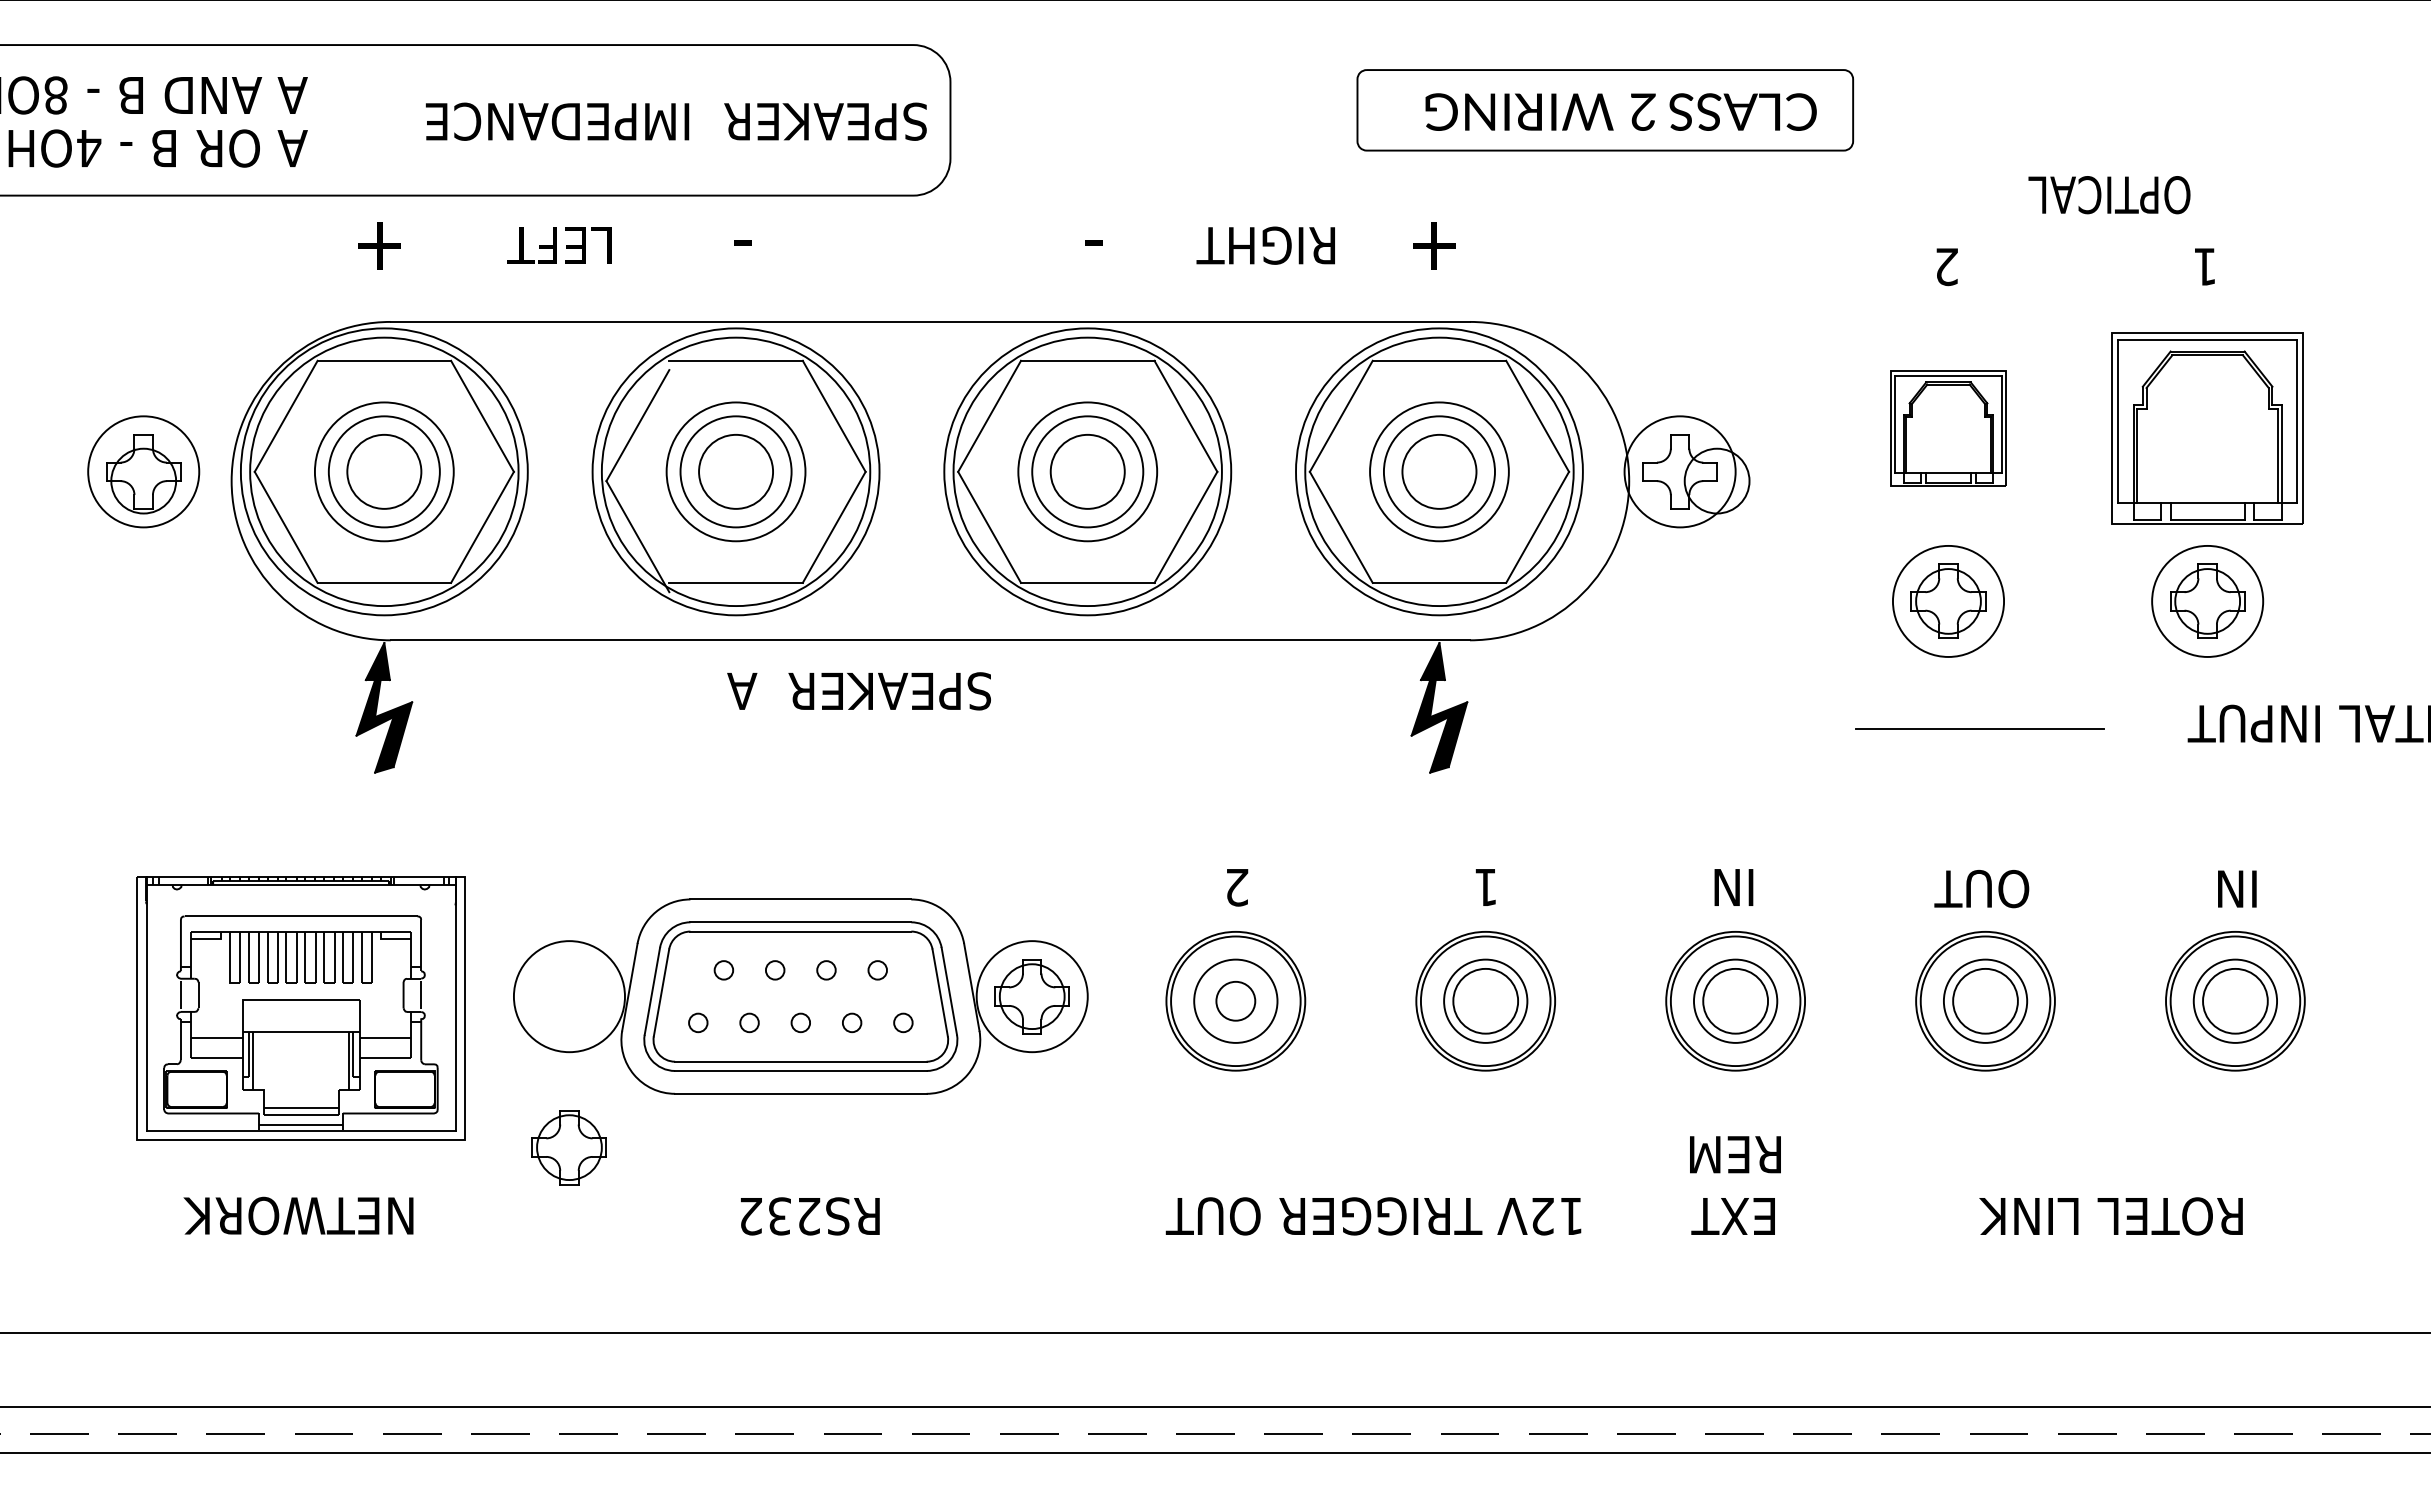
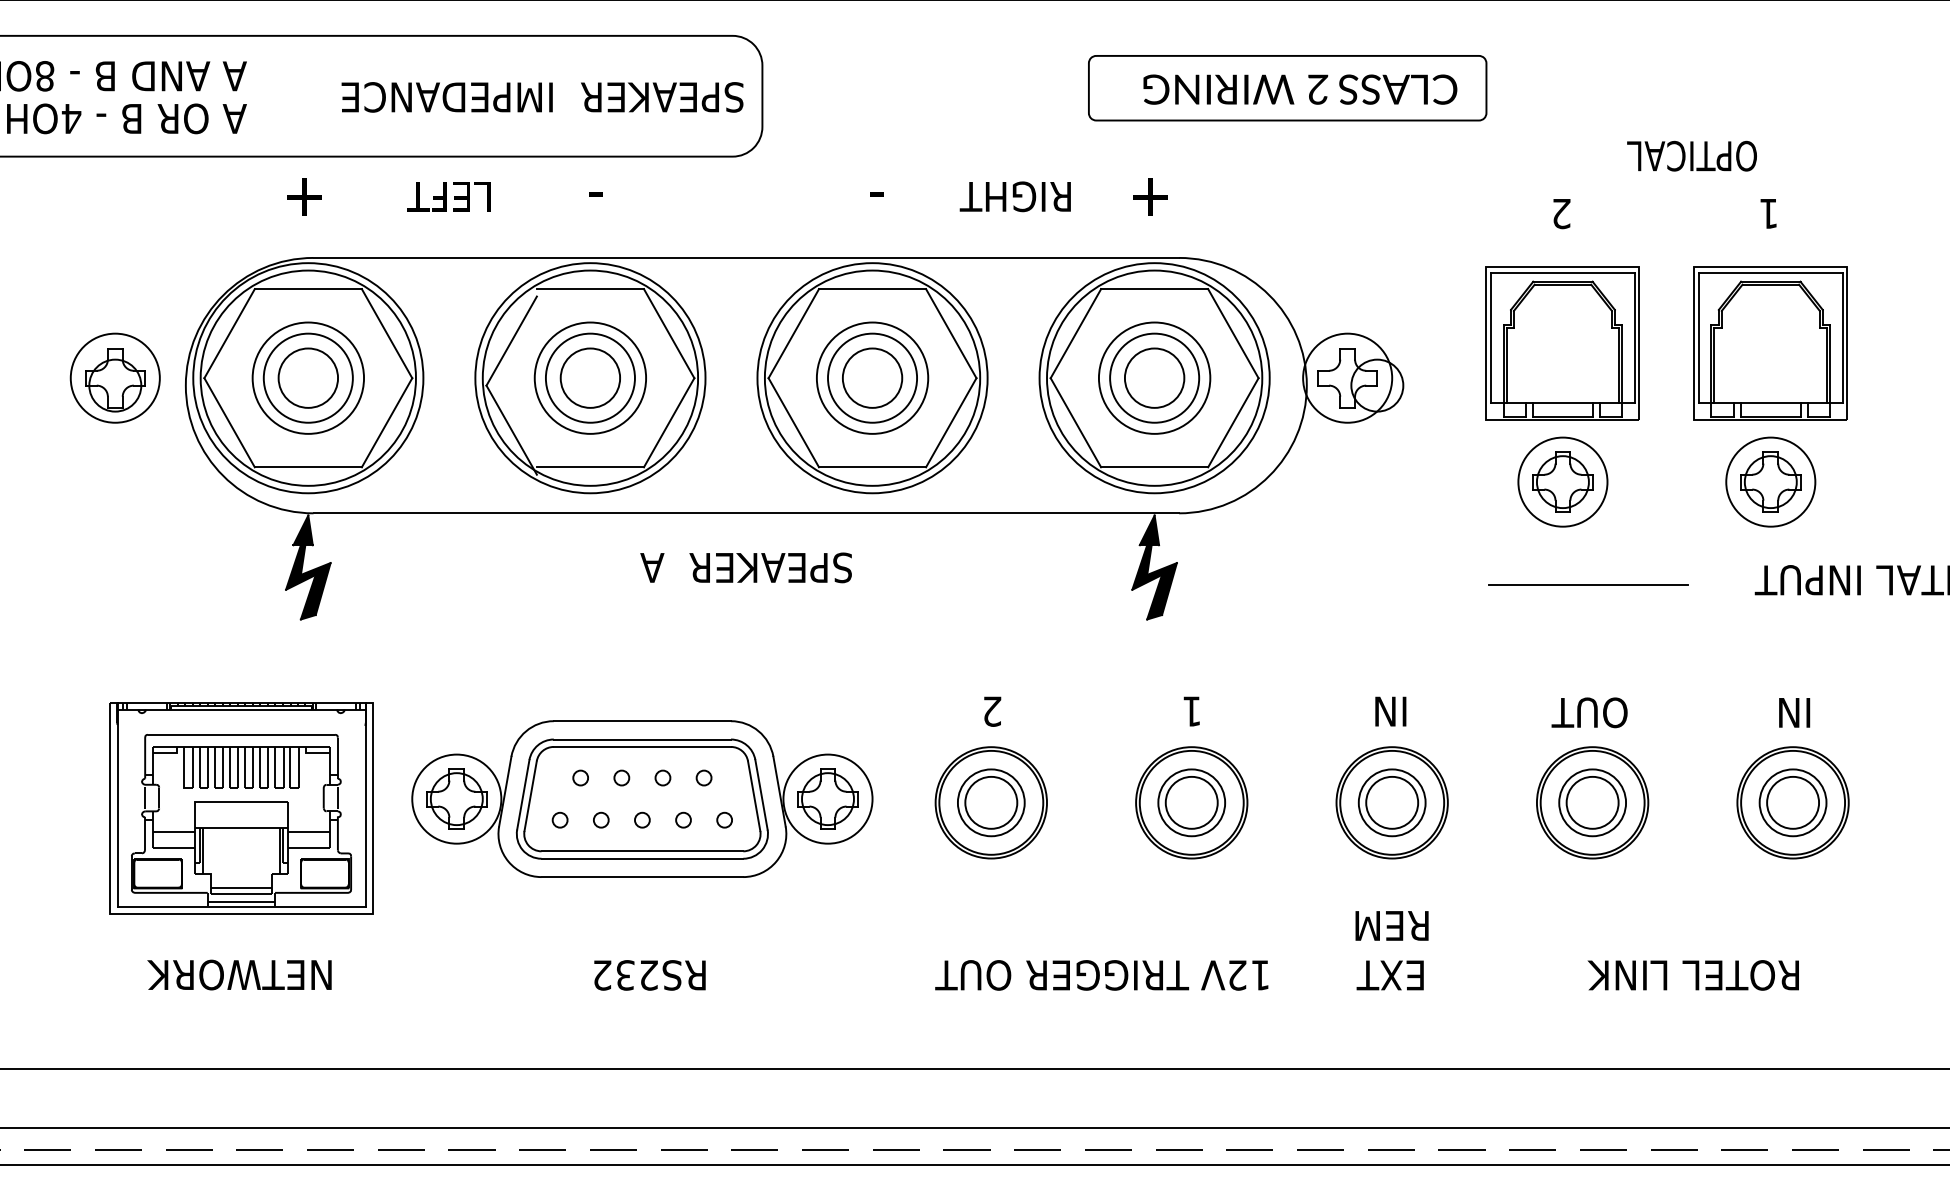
part: (1948, 428) -> (1562, 343), size x1.67
text: (858, 691) -> (745, 568), moved
circle: (1235, 1000) -> (991, 802), size x1.67
part: (568, 1147) -> (456, 799), moved

